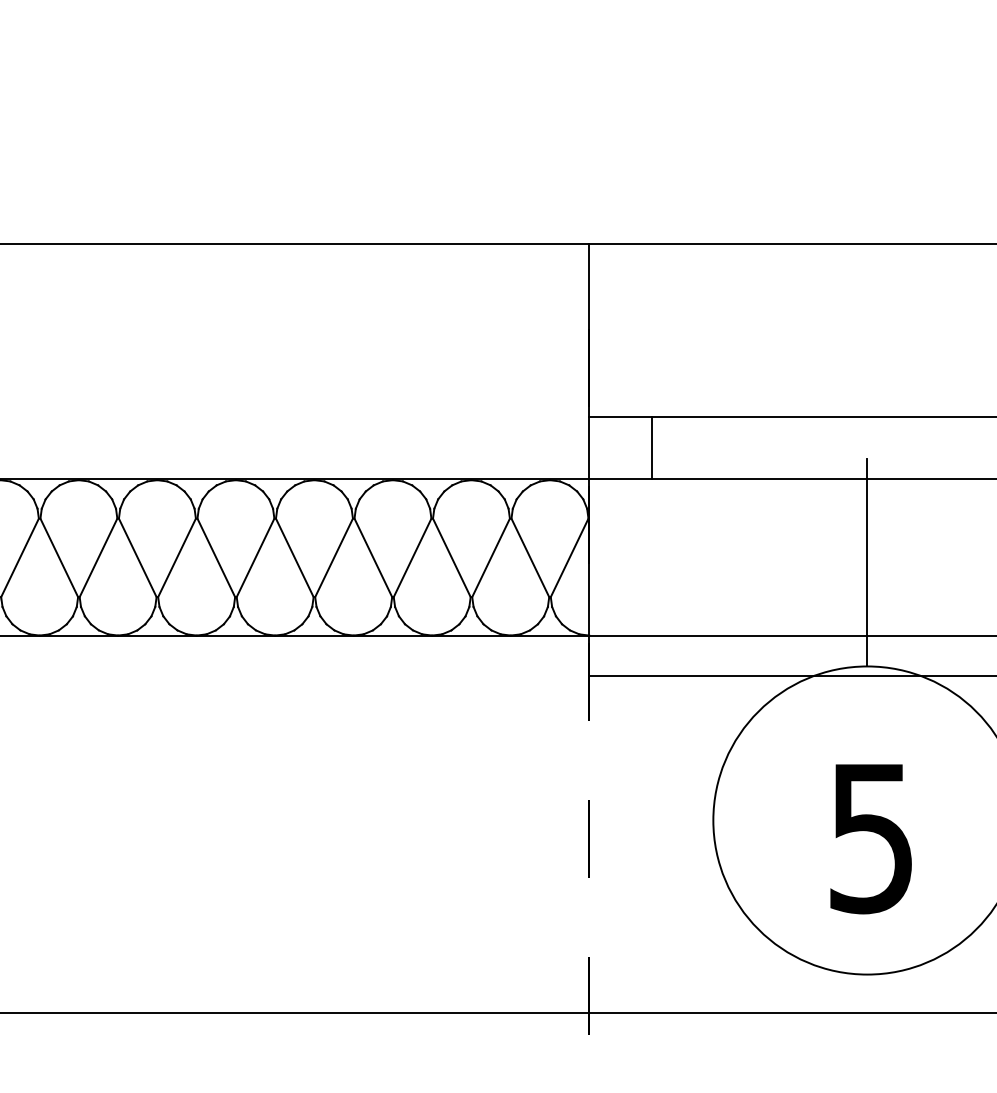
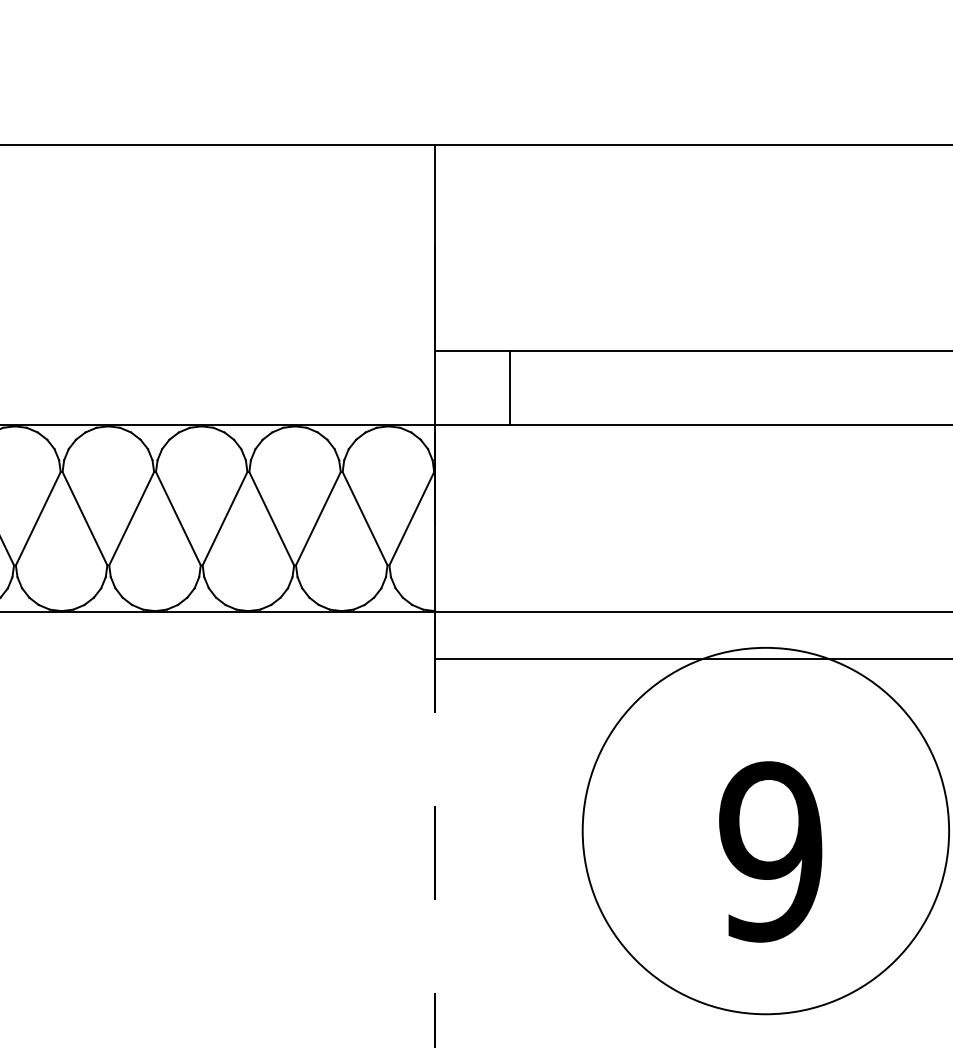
line: (867, 562) -> (766, 524), removed
text: (871, 837) -> (770, 851), 5 -> 9

